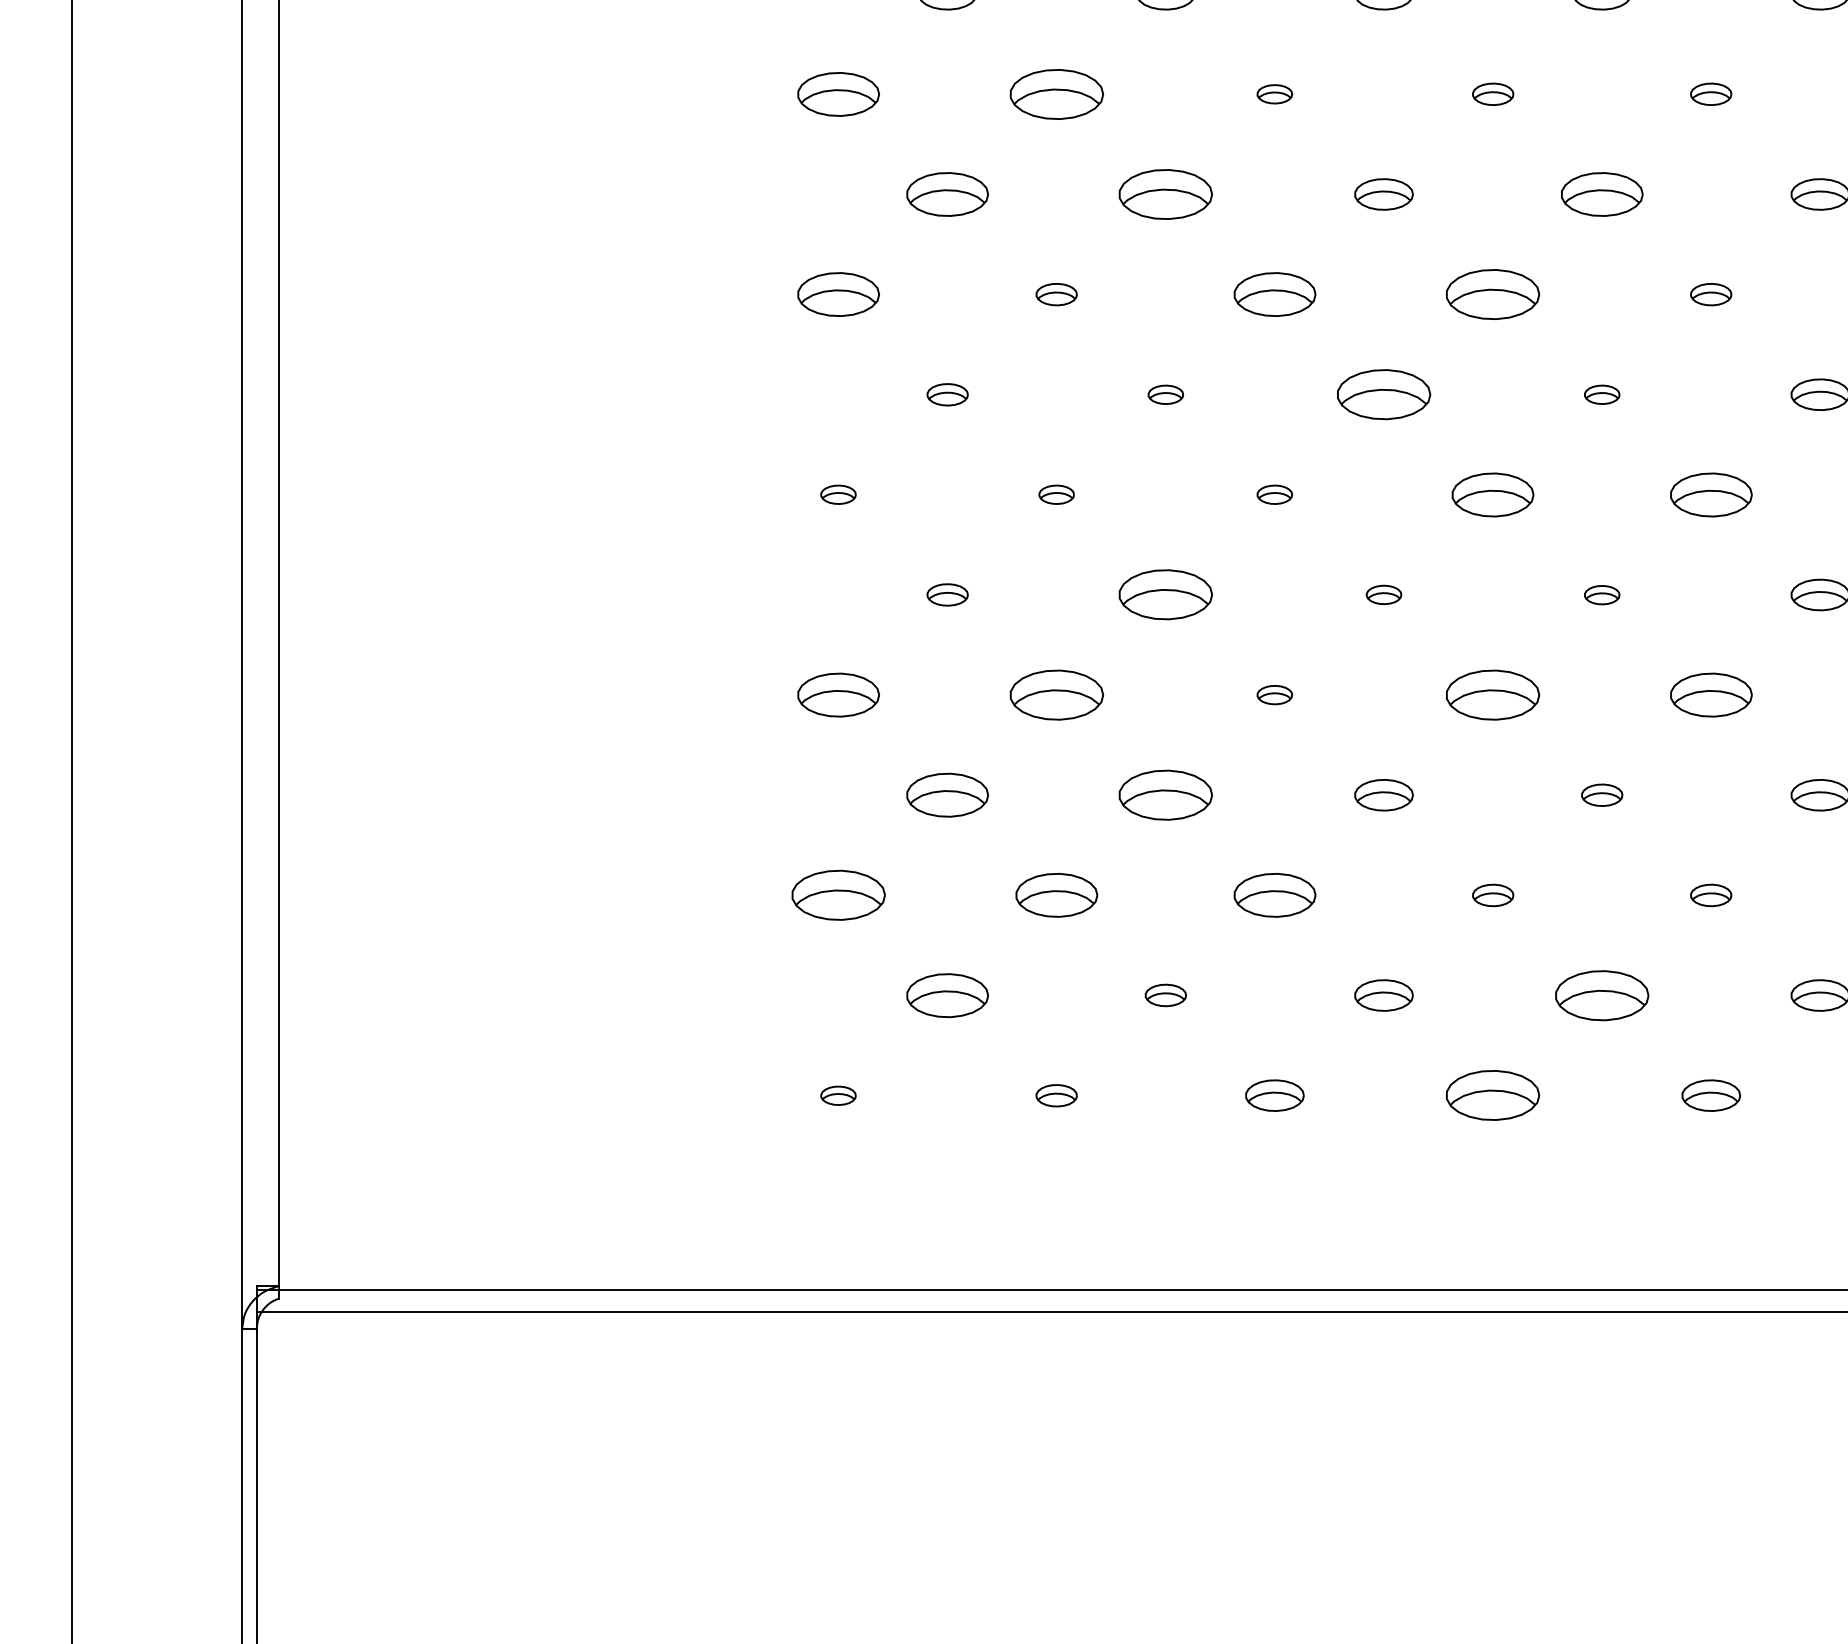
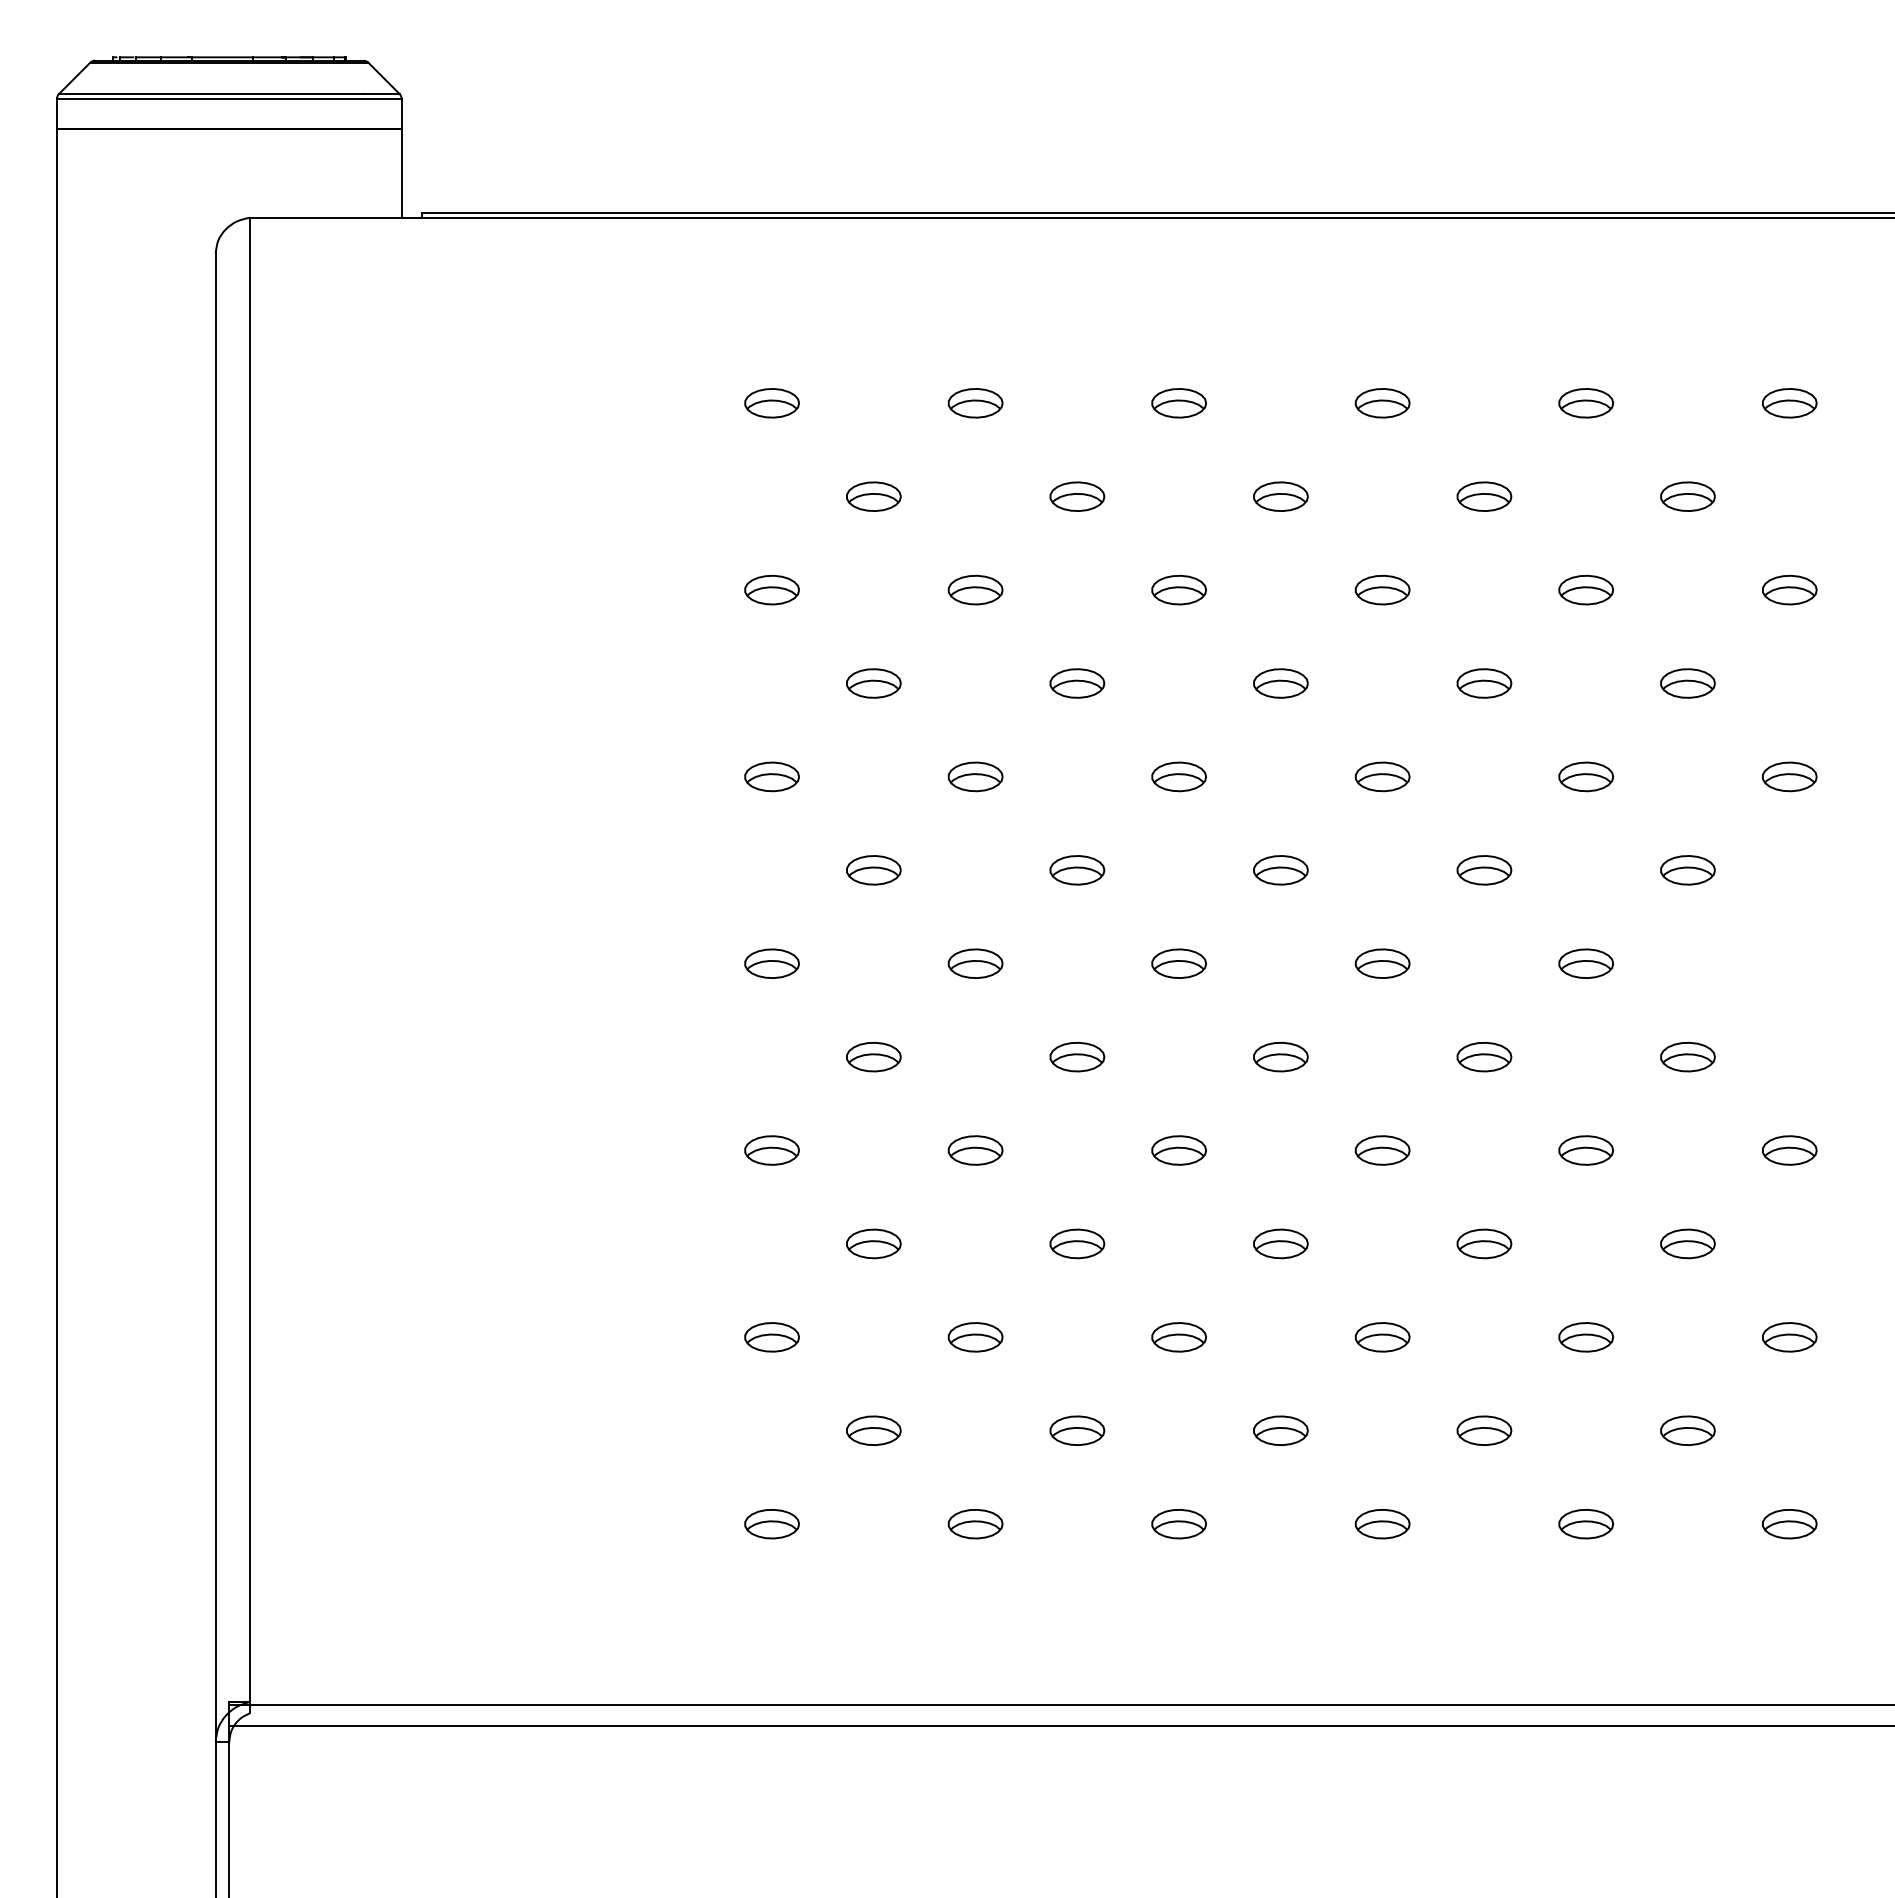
part: (837, 93) -> (771, 589), size x0.71
part: (1056, 93) -> (975, 589), size x0.62
part: (1274, 93) -> (1178, 589), size x1.67
part: (1492, 93) -> (1382, 589), size x1.43
part: (1710, 93) -> (1585, 589), size x1.43
part: (947, 194) -> (873, 683), size x0.71
part: (1165, 194) -> (1077, 683), size x0.62
part: (1602, 194) -> (1484, 683), size x0.71
part: (837, 294) -> (771, 776), size x0.71
part: (1056, 294) -> (975, 776), size x1.43
part: (1274, 294) -> (1178, 776), size x0.71
part: (1492, 294) -> (1382, 776), size x0.62
part: (1710, 294) -> (1585, 776), size x1.43
part: (947, 394) -> (873, 870), size x1.43
part: (1165, 394) -> (1077, 870), size x1.67
part: (1383, 394) -> (1280, 870), size x0.62
part: (1602, 394) -> (1484, 870), size x1.67
part: (837, 494) -> (771, 963), size x1.67
part: (1056, 494) -> (975, 963), size x1.67
part: (1274, 494) -> (1178, 963), size x1.67
part: (1492, 494) -> (1382, 963), size x0.71
part: (1710, 494) -> (1585, 963), size x0.71
part: (947, 594) -> (873, 1056), size x1.43
part: (1383, 594) -> (1280, 1056), size x1.67
part: (1165, 595) -> (1077, 1057), size x0.62
part: (1602, 595) -> (1484, 1057), size x1.67
part: (837, 695) -> (771, 1150), size x0.71
part: (1056, 695) -> (975, 1150), size x0.62
part: (1274, 695) -> (1178, 1150), size x1.67
part: (1492, 695) -> (1382, 1150), size x0.62
part: (1710, 695) -> (1585, 1150), size x0.71
part: (947, 794) -> (873, 1243), size x0.71
part: (1165, 794) -> (1077, 1243), size x0.62
part: (1602, 794) -> (1484, 1243), size x1.43
part: (837, 895) -> (771, 1337), size x0.62
part: (1056, 895) -> (975, 1337), size x0.71
part: (1274, 895) -> (1178, 1337), size x0.71
part: (1492, 895) -> (1382, 1337), size x1.43
part: (1710, 895) -> (1585, 1337), size x1.43
part: (947, 995) -> (873, 1430), size x0.71
part: (1165, 995) -> (1077, 1430), size x1.43
part: (1602, 995) -> (1484, 1430), size x0.62
part: (837, 1096) -> (771, 1524), size x1.67
part: (1056, 1096) -> (975, 1524), size x1.43
part: (1492, 1096) -> (1382, 1524), size x0.62

